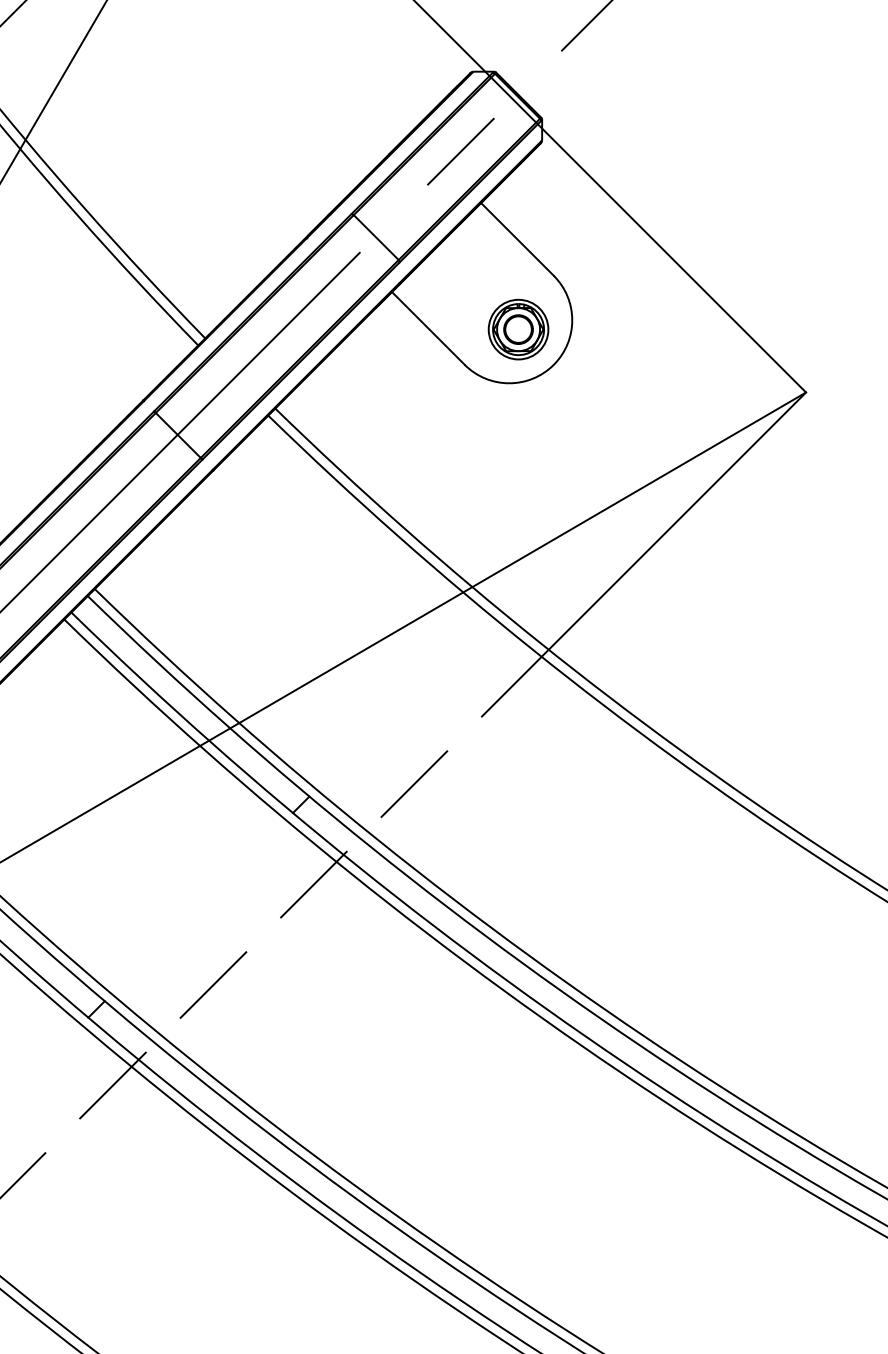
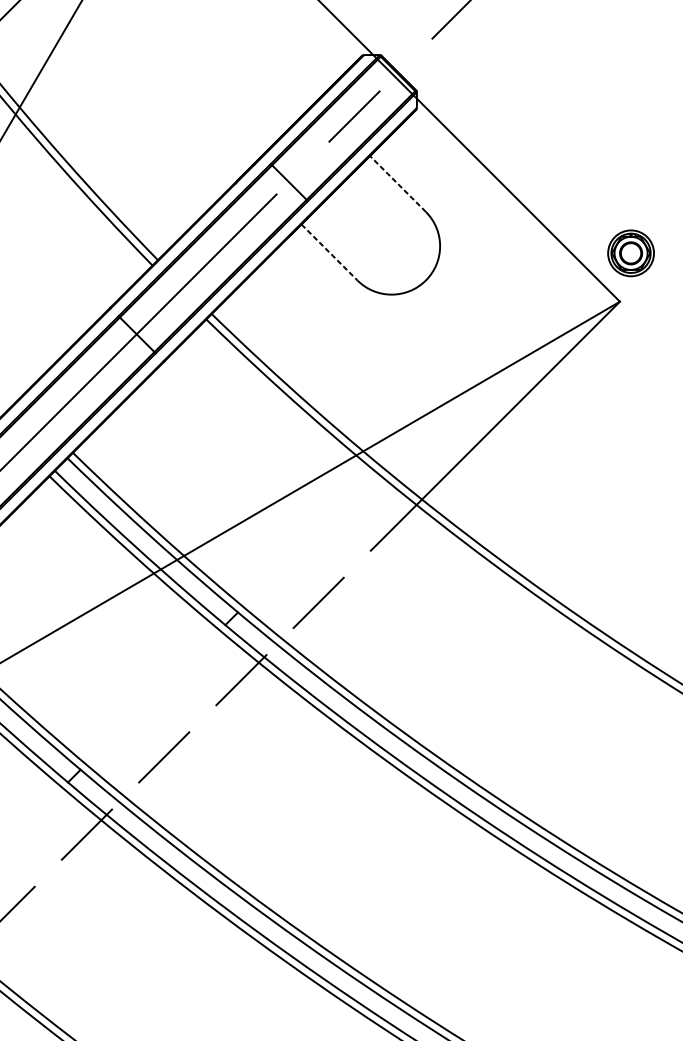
line: (517, 239) -> (398, 184), solid -> dashed
line: (428, 328) -> (329, 252), solid -> dashed
part: (518, 329) -> (631, 253), moved

